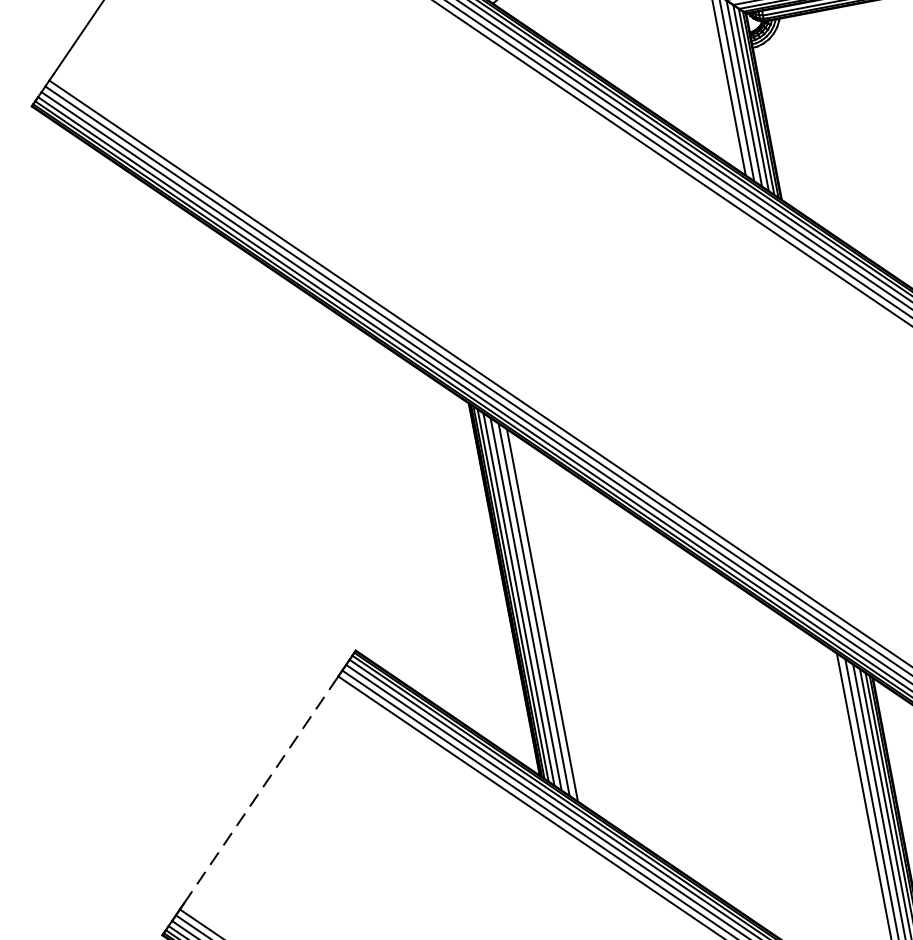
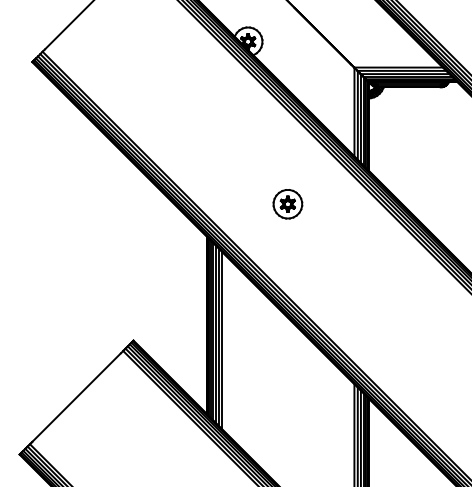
part: (624, 303) -> (287, 204), added
line: (258, 792) -> (76, 397), dashed -> solid

